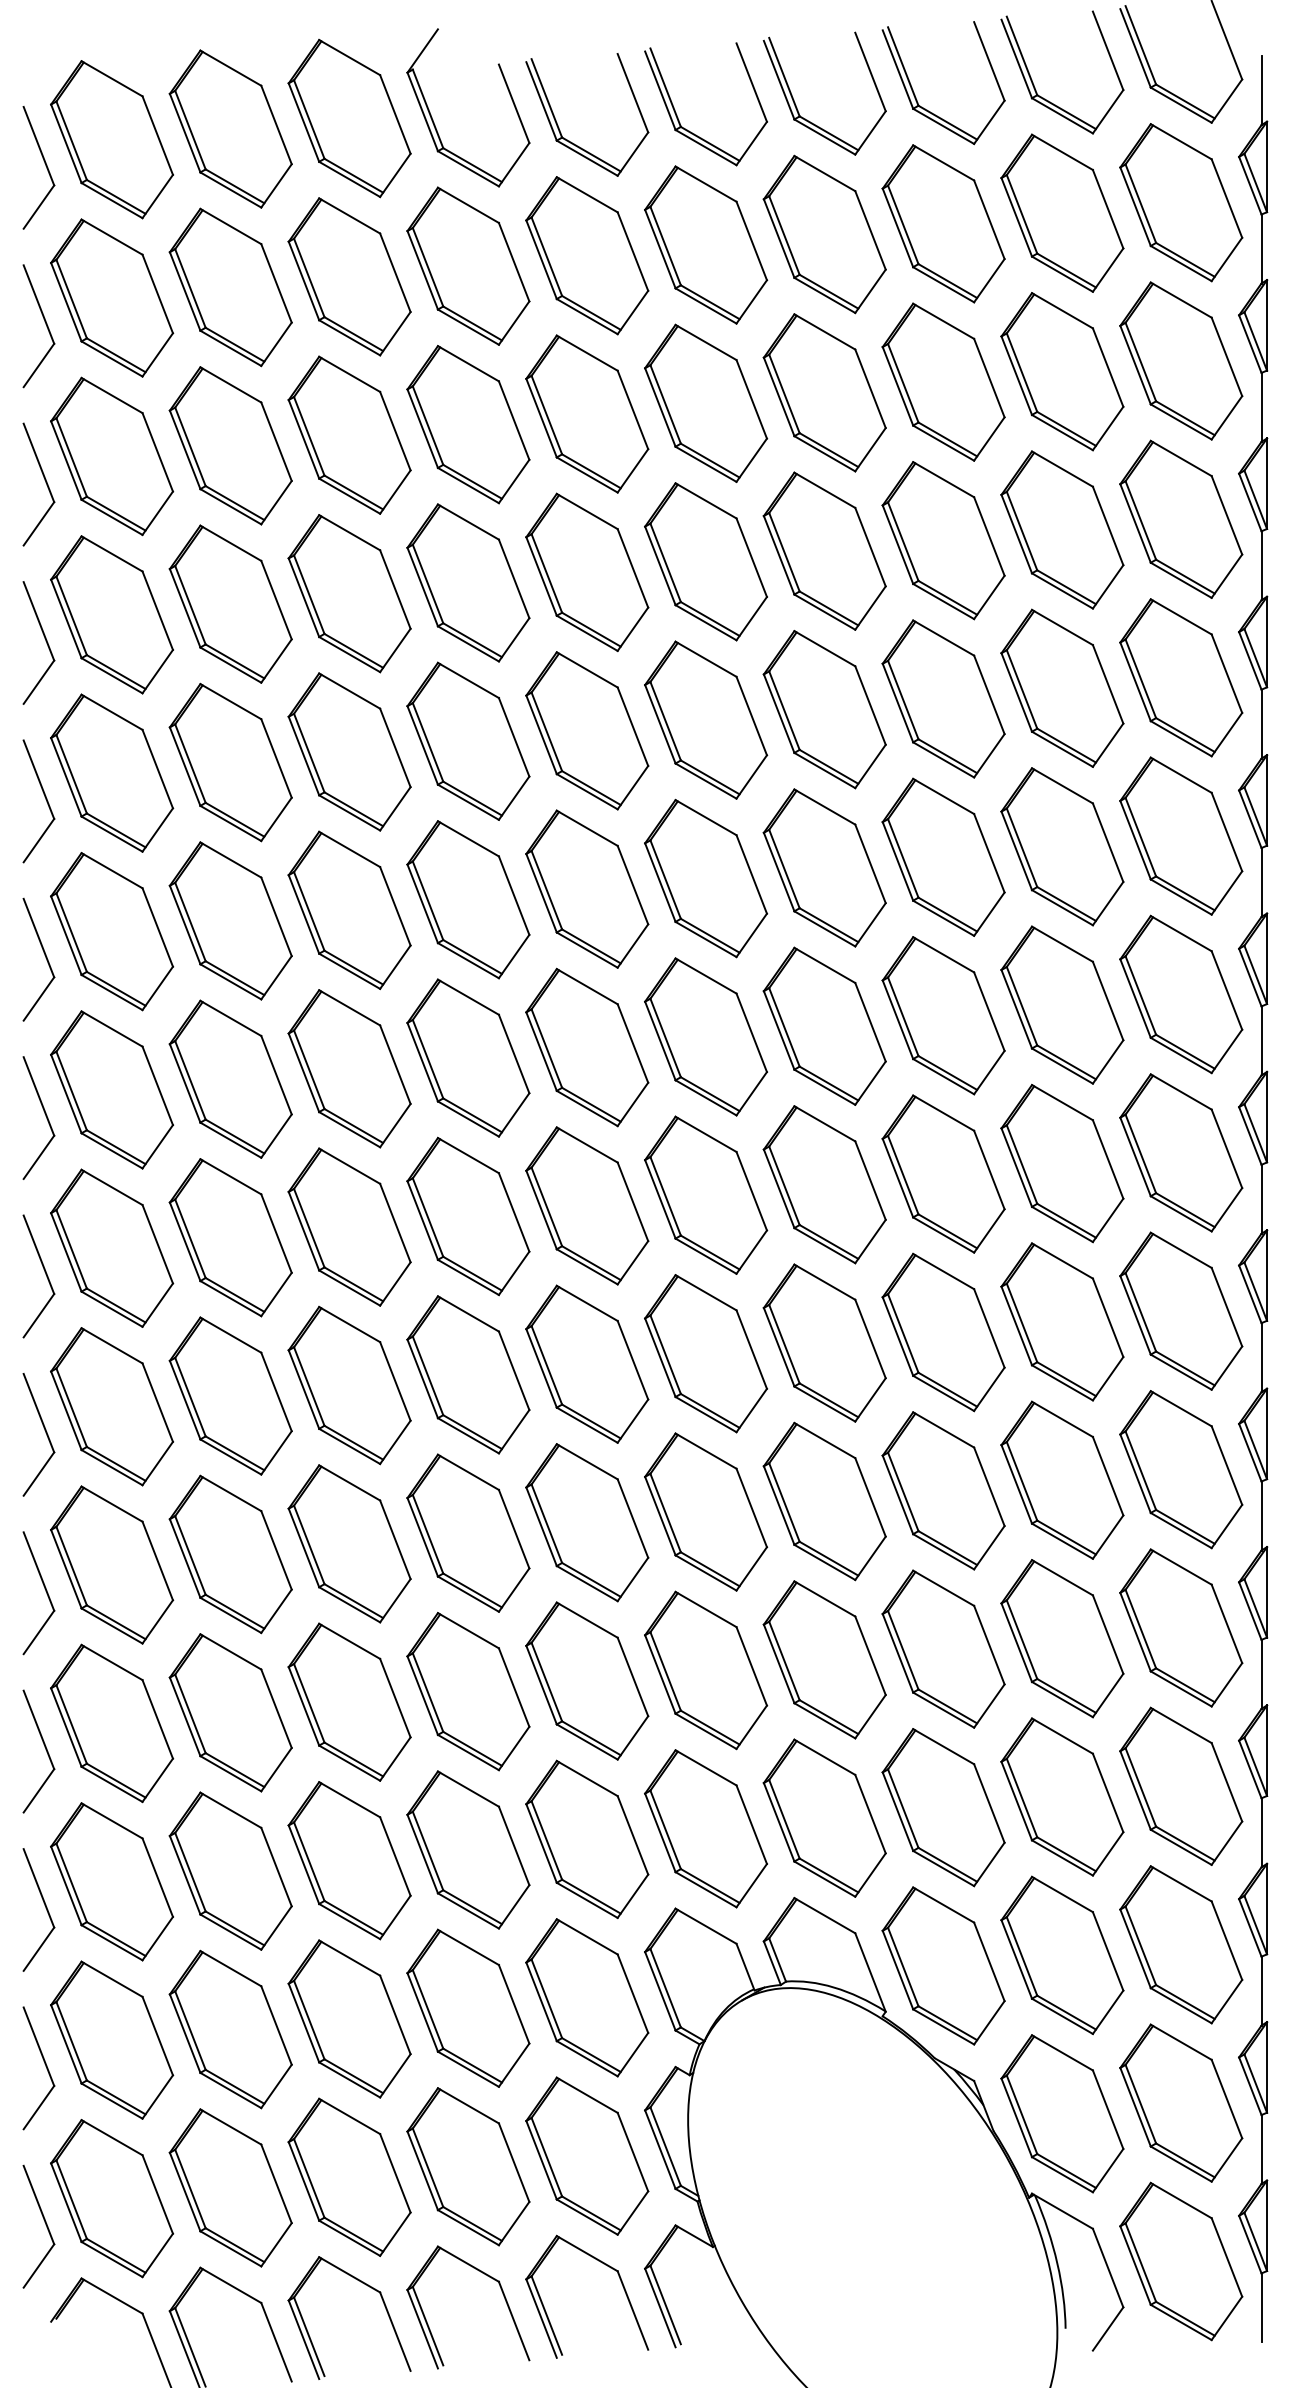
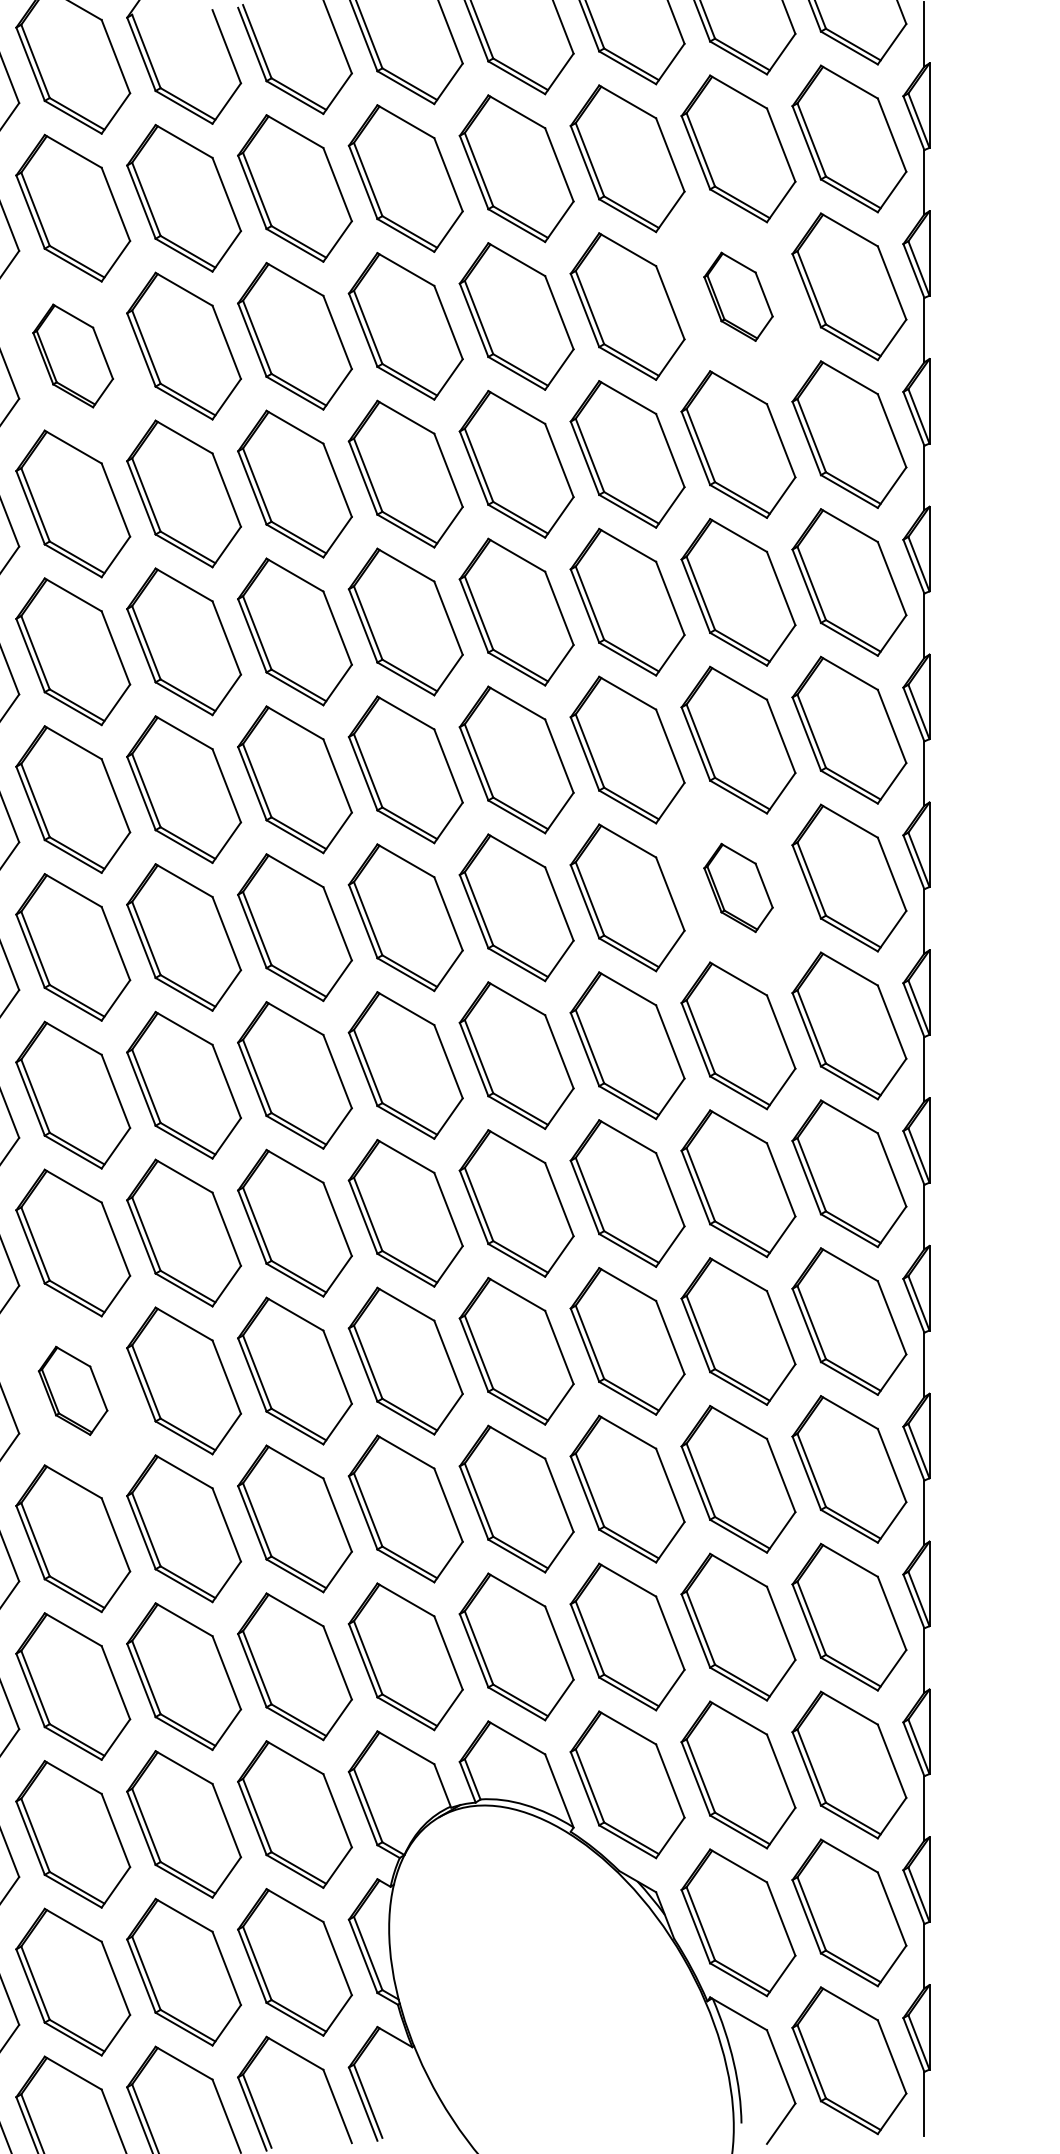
part: (1062, 371) -> (738, 296), size x0.6
part: (349, 434) -> (73, 355), size x0.7
part: (1062, 1004) -> (738, 887), size x0.6
part: (349, 1543) -> (73, 1390), size x0.6

